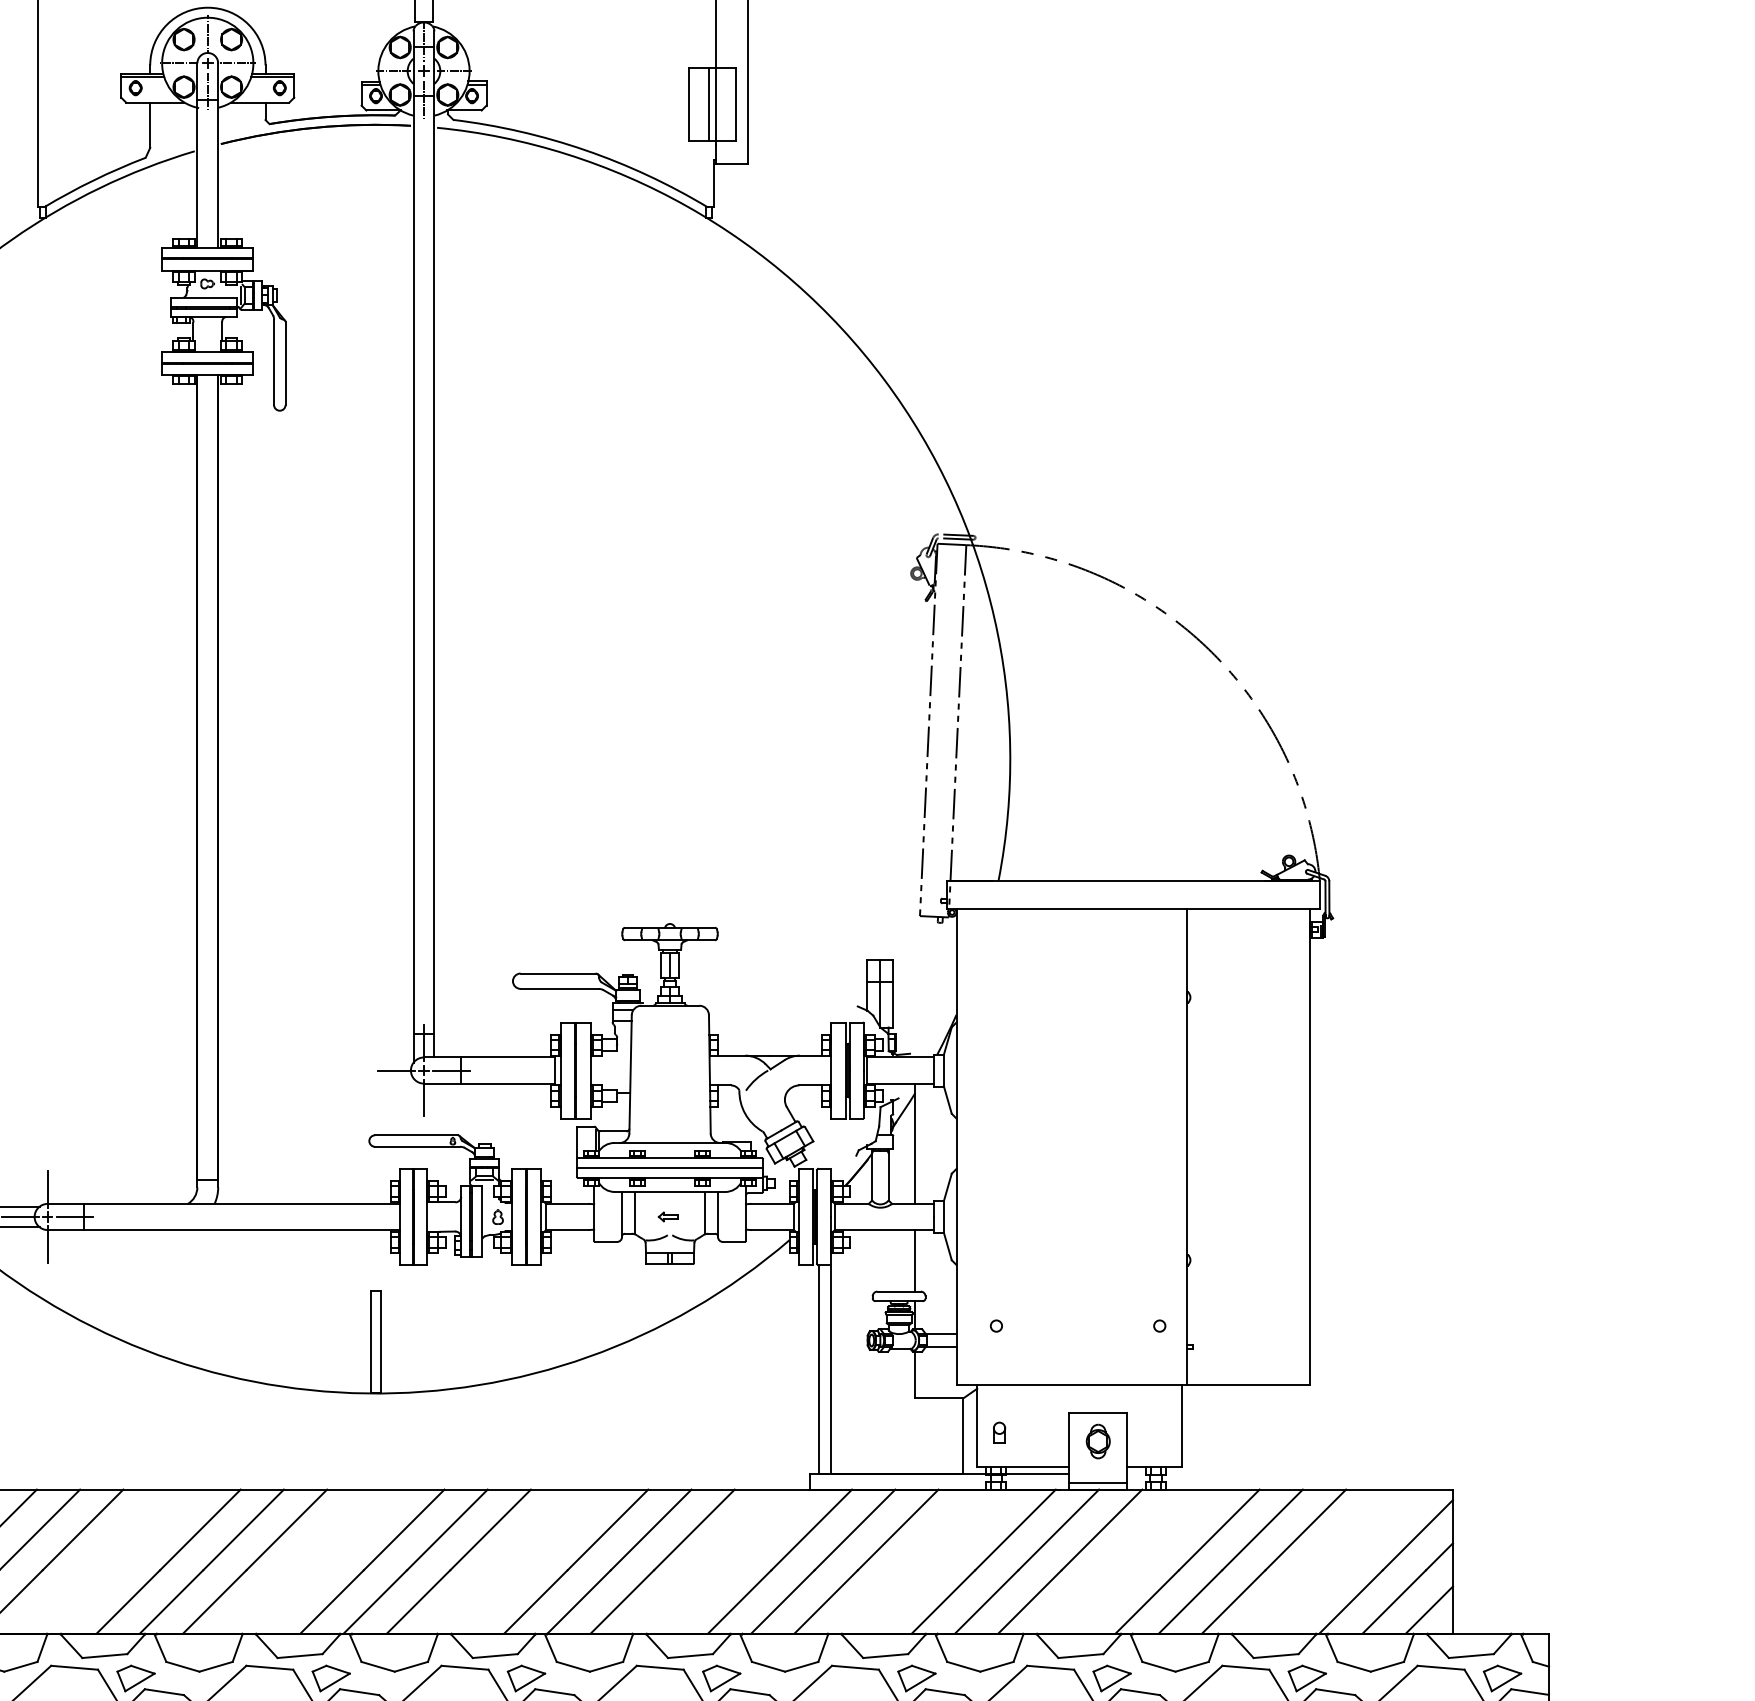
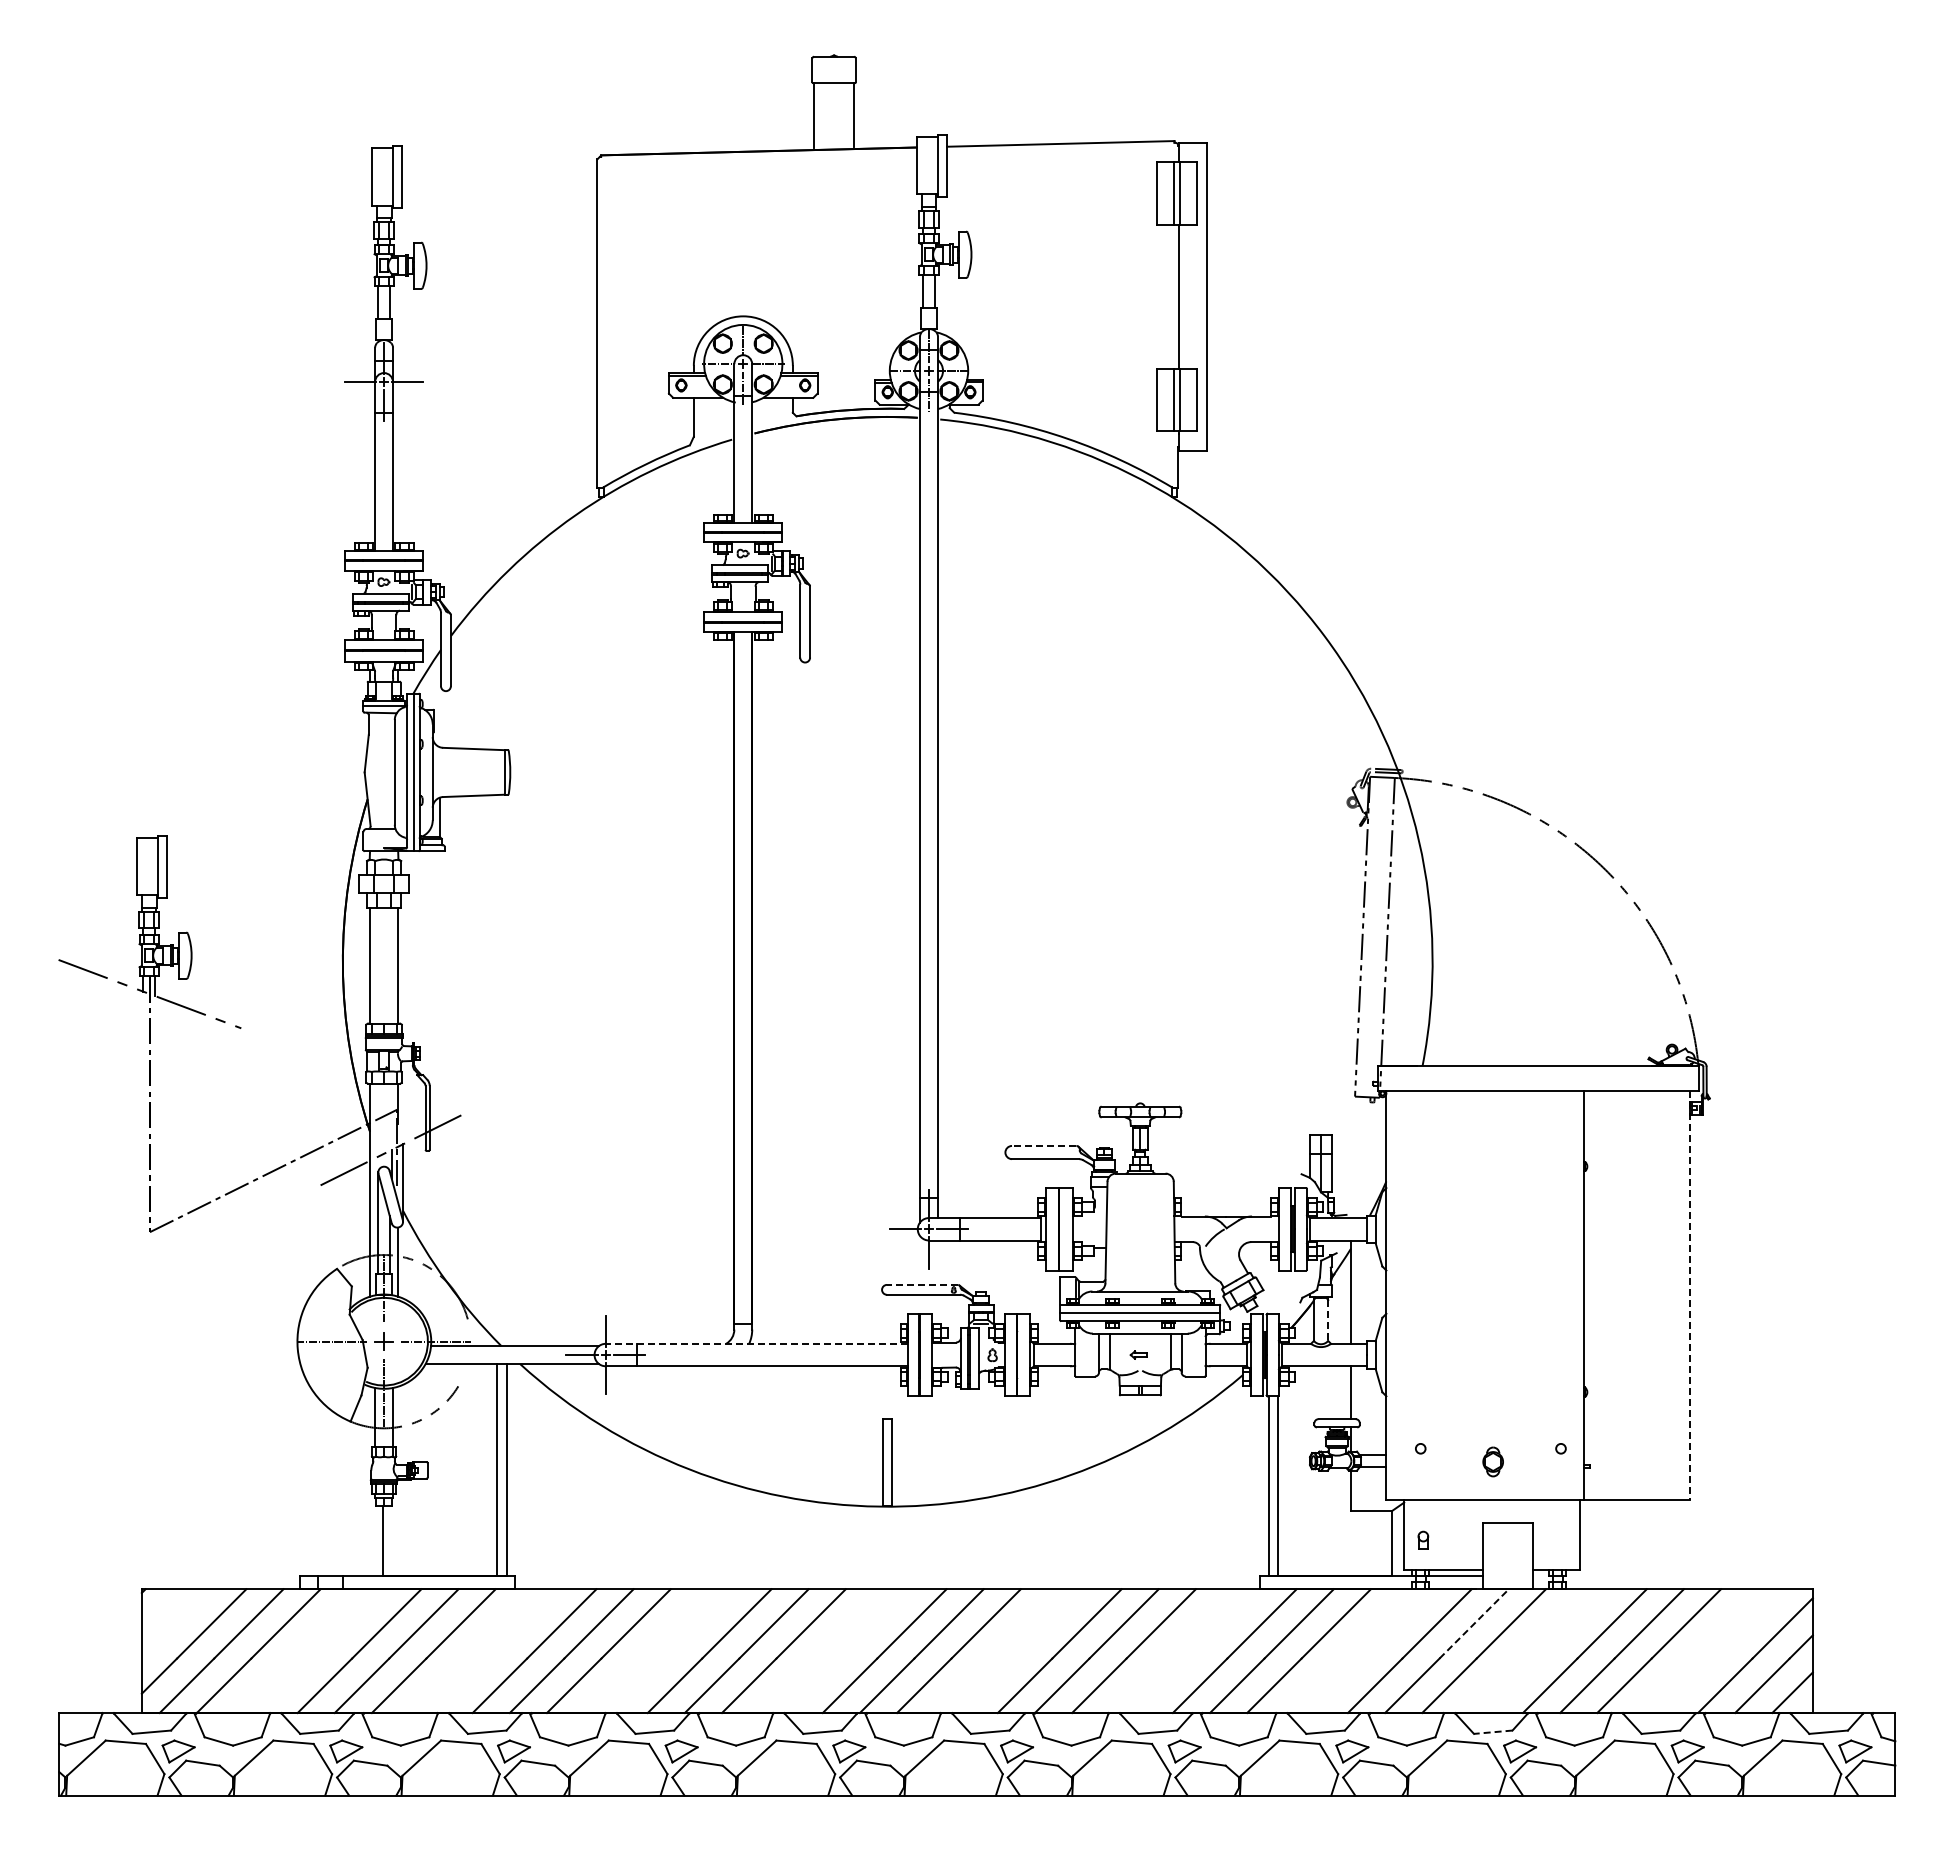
line: (557, 973) -> (1043, 1145), solid -> dashed
line: (416, 1134) -> (922, 1284), solid -> dashed
line: (1310, 1147) -> (1690, 1295), solid -> dashed
line: (889, 1176) -> (1328, 1320), solid -> dashed
line: (223, 1203) -> (756, 1343), solid -> dashed
part: (1097, 1441) -> (1492, 1461), moved
line: (1097, 1482) -> (1507, 1583), removed
line: (1059, 1529) -> (1474, 1623), solid -> dashed
line: (1080, 1656) -> (1492, 1732), solid -> dashed

